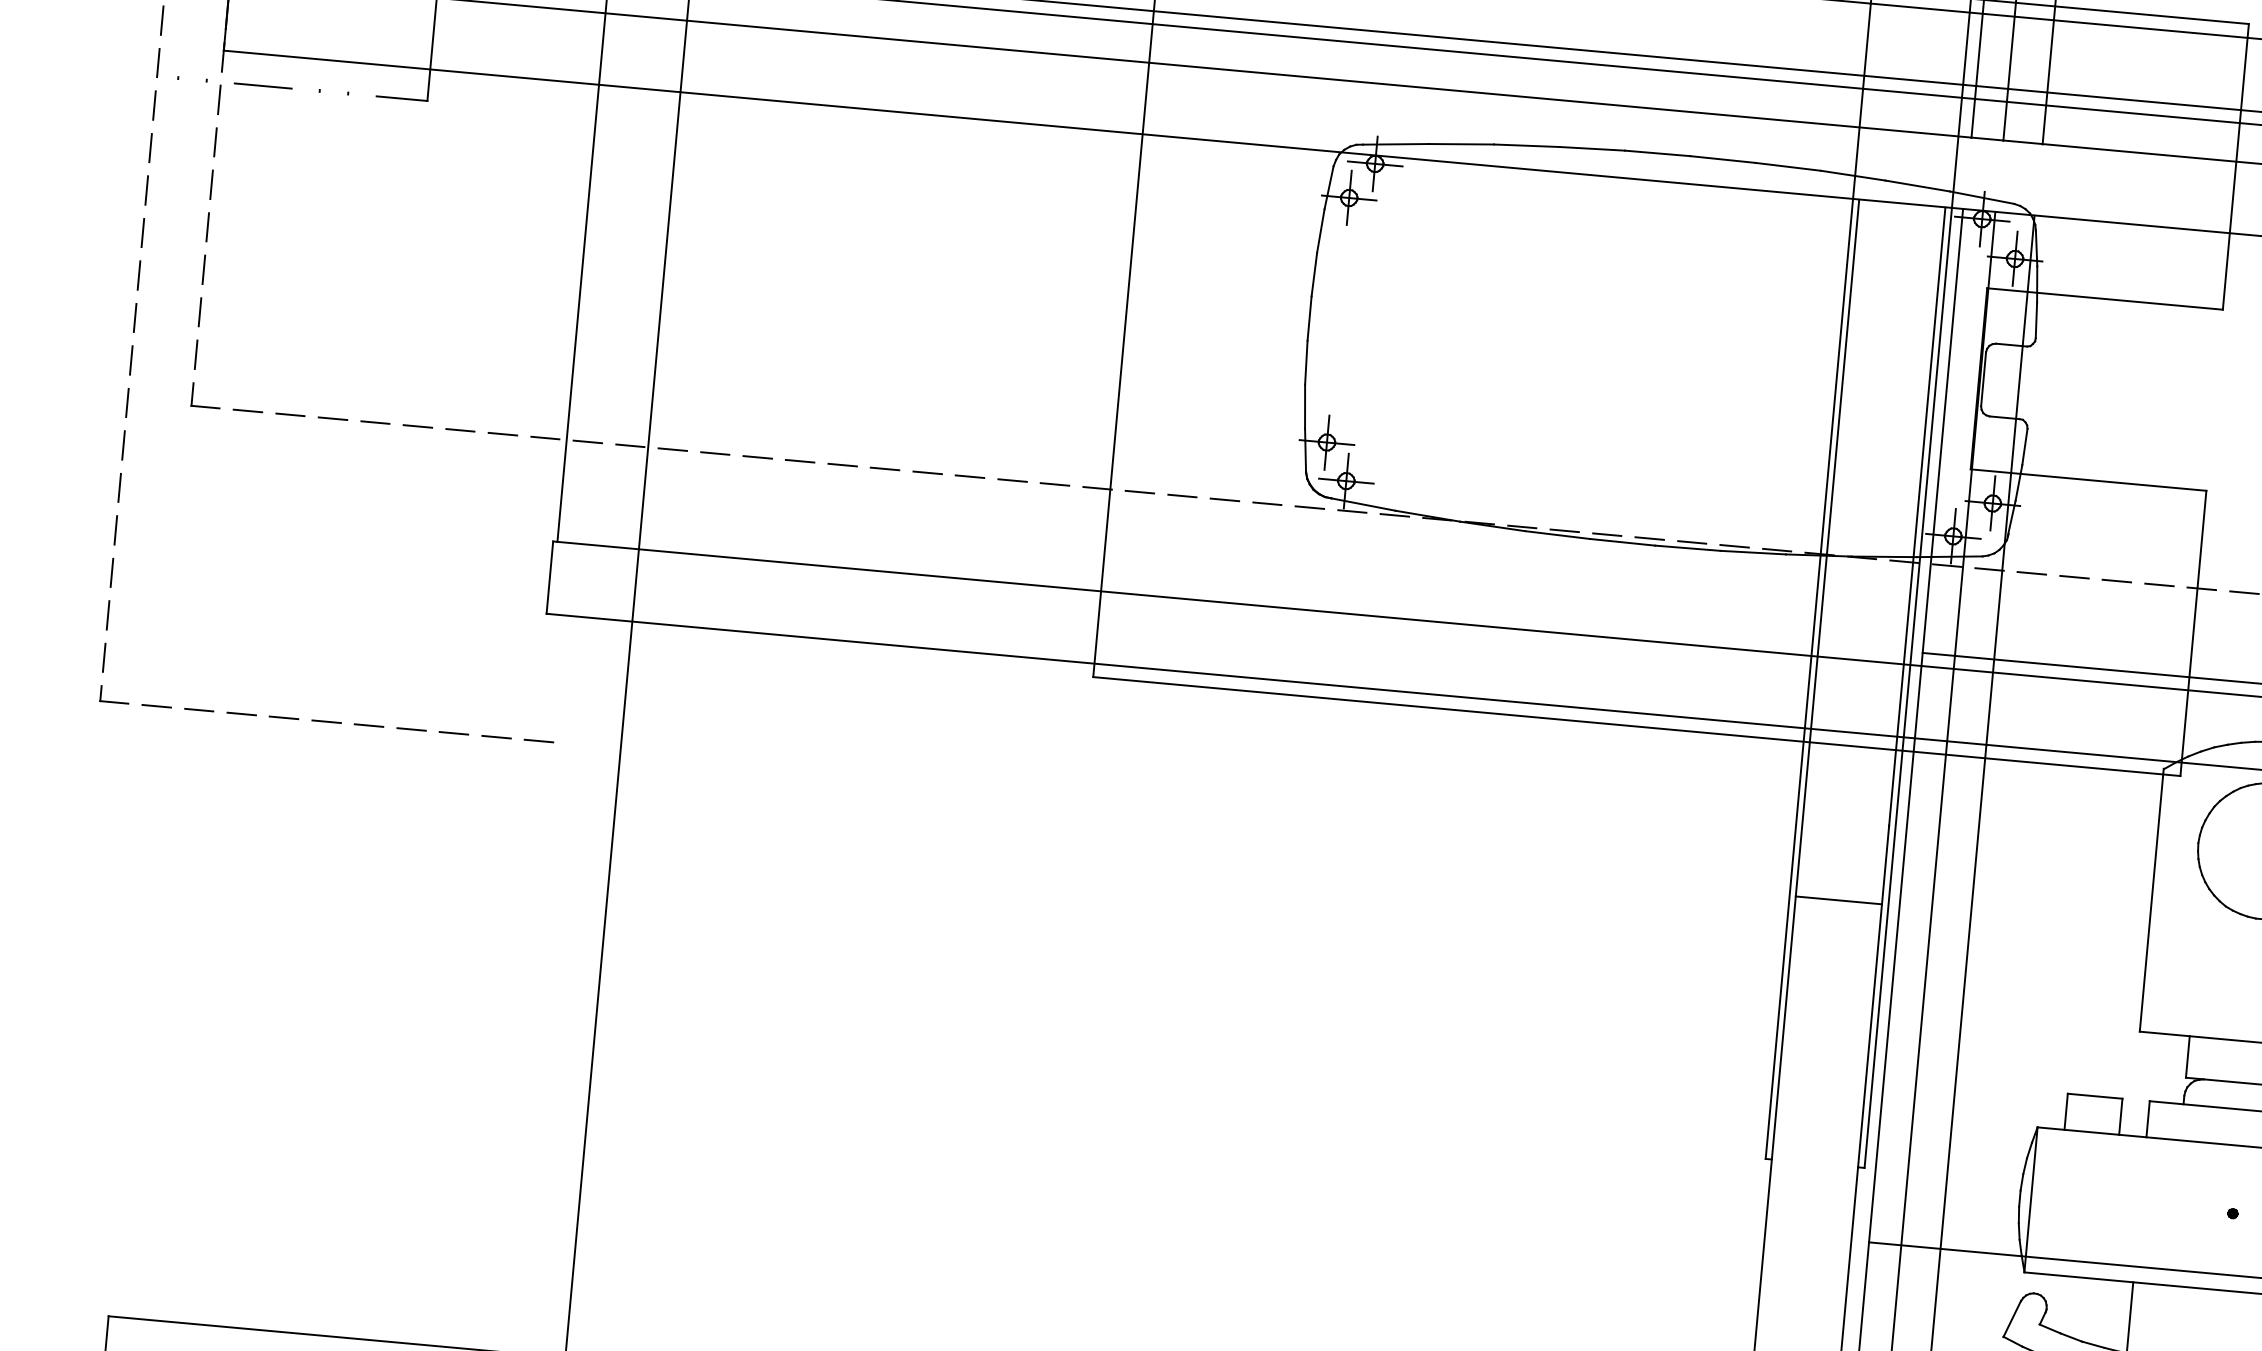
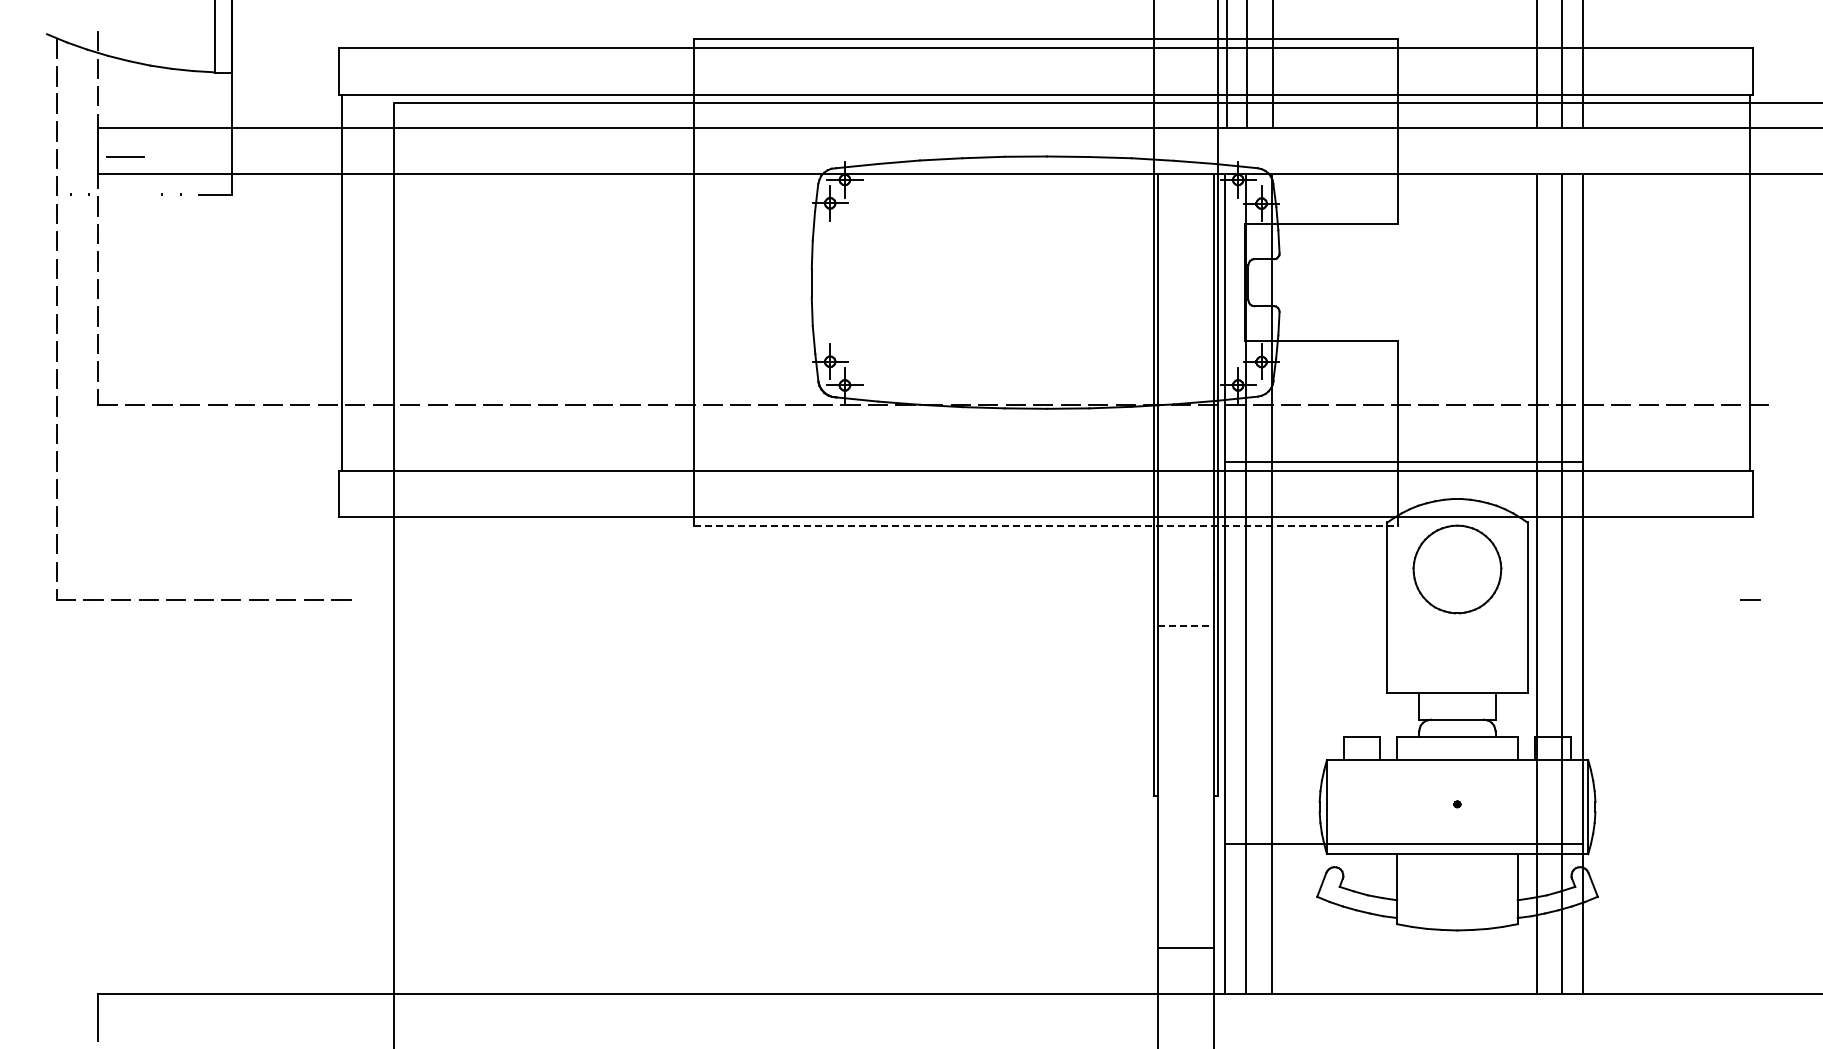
line: (262, 85) -> (125, 156), moved
line: (1637, 727) -> (1046, 526), solid -> dashed
line: (1838, 901) -> (1185, 626), solid -> dashed

